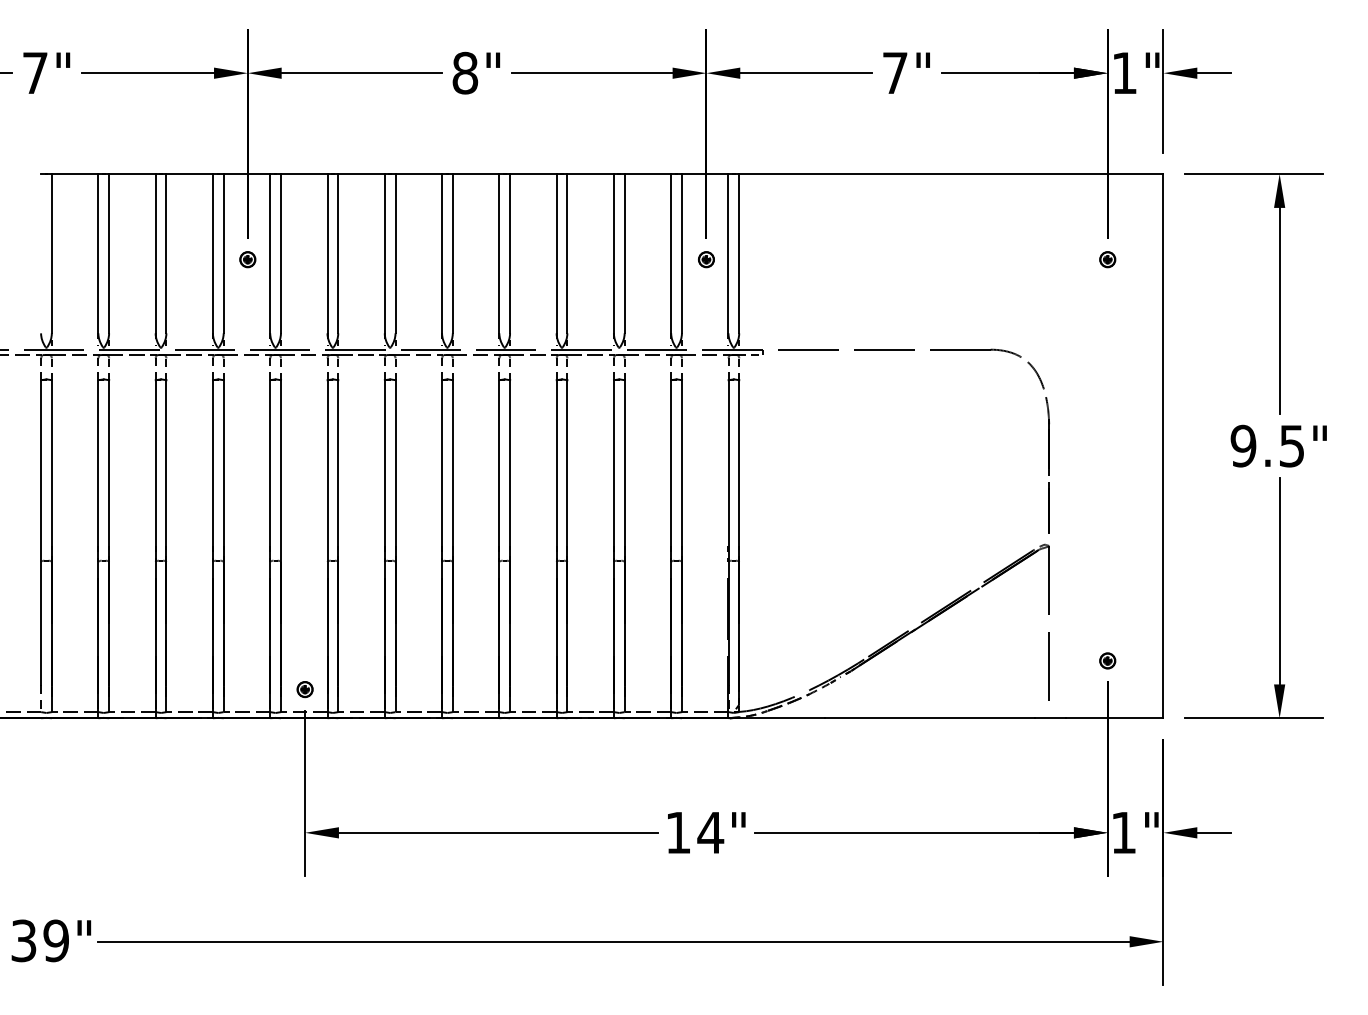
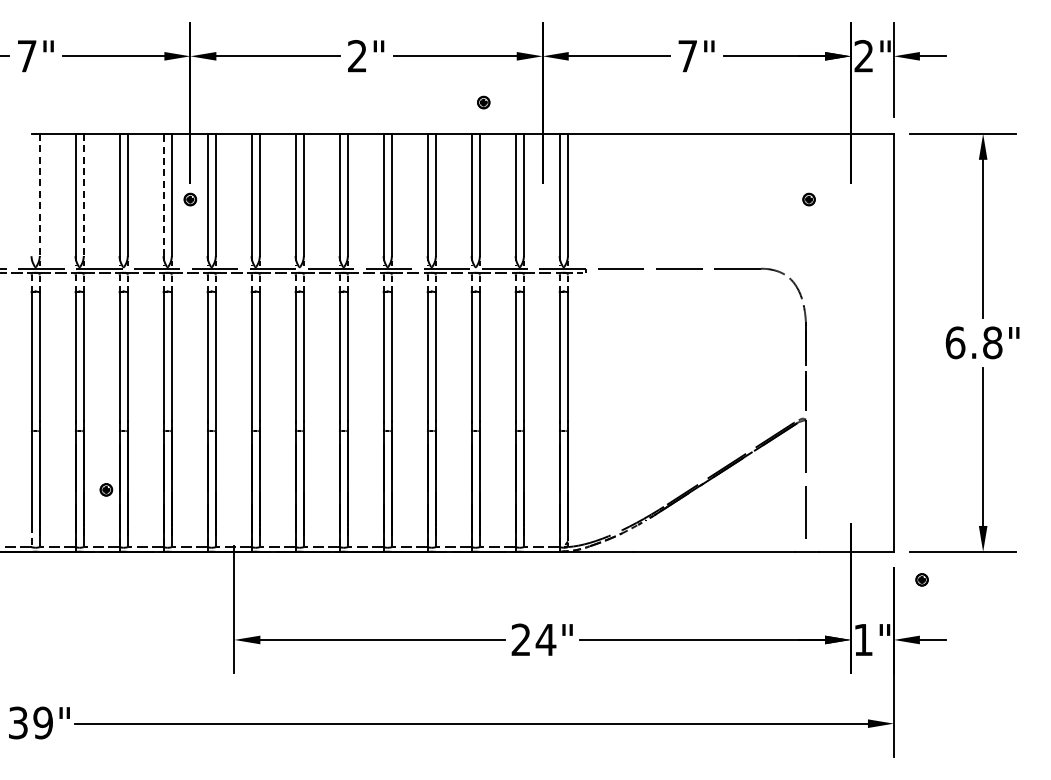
text: (465, 73) -> (357, 56), 8" -> 2"
text: (1123, 73) -> (863, 56), 1" -> 2"
line: (212, 253) -> (163, 194), solid -> dashed
line: (51, 254) -> (39, 195), solid -> dashed
line: (108, 254) -> (83, 195), solid -> dashed
part: (706, 259) -> (483, 102), moved
part: (1106, 259) -> (808, 199), moved
text: (1267, 445) -> (973, 342), 9.5" -> 6.8"
part: (1106, 660) -> (921, 579), moved
part: (305, 689) -> (106, 489), moved
text: (677, 832) -> (520, 639), 14" -> 24"

